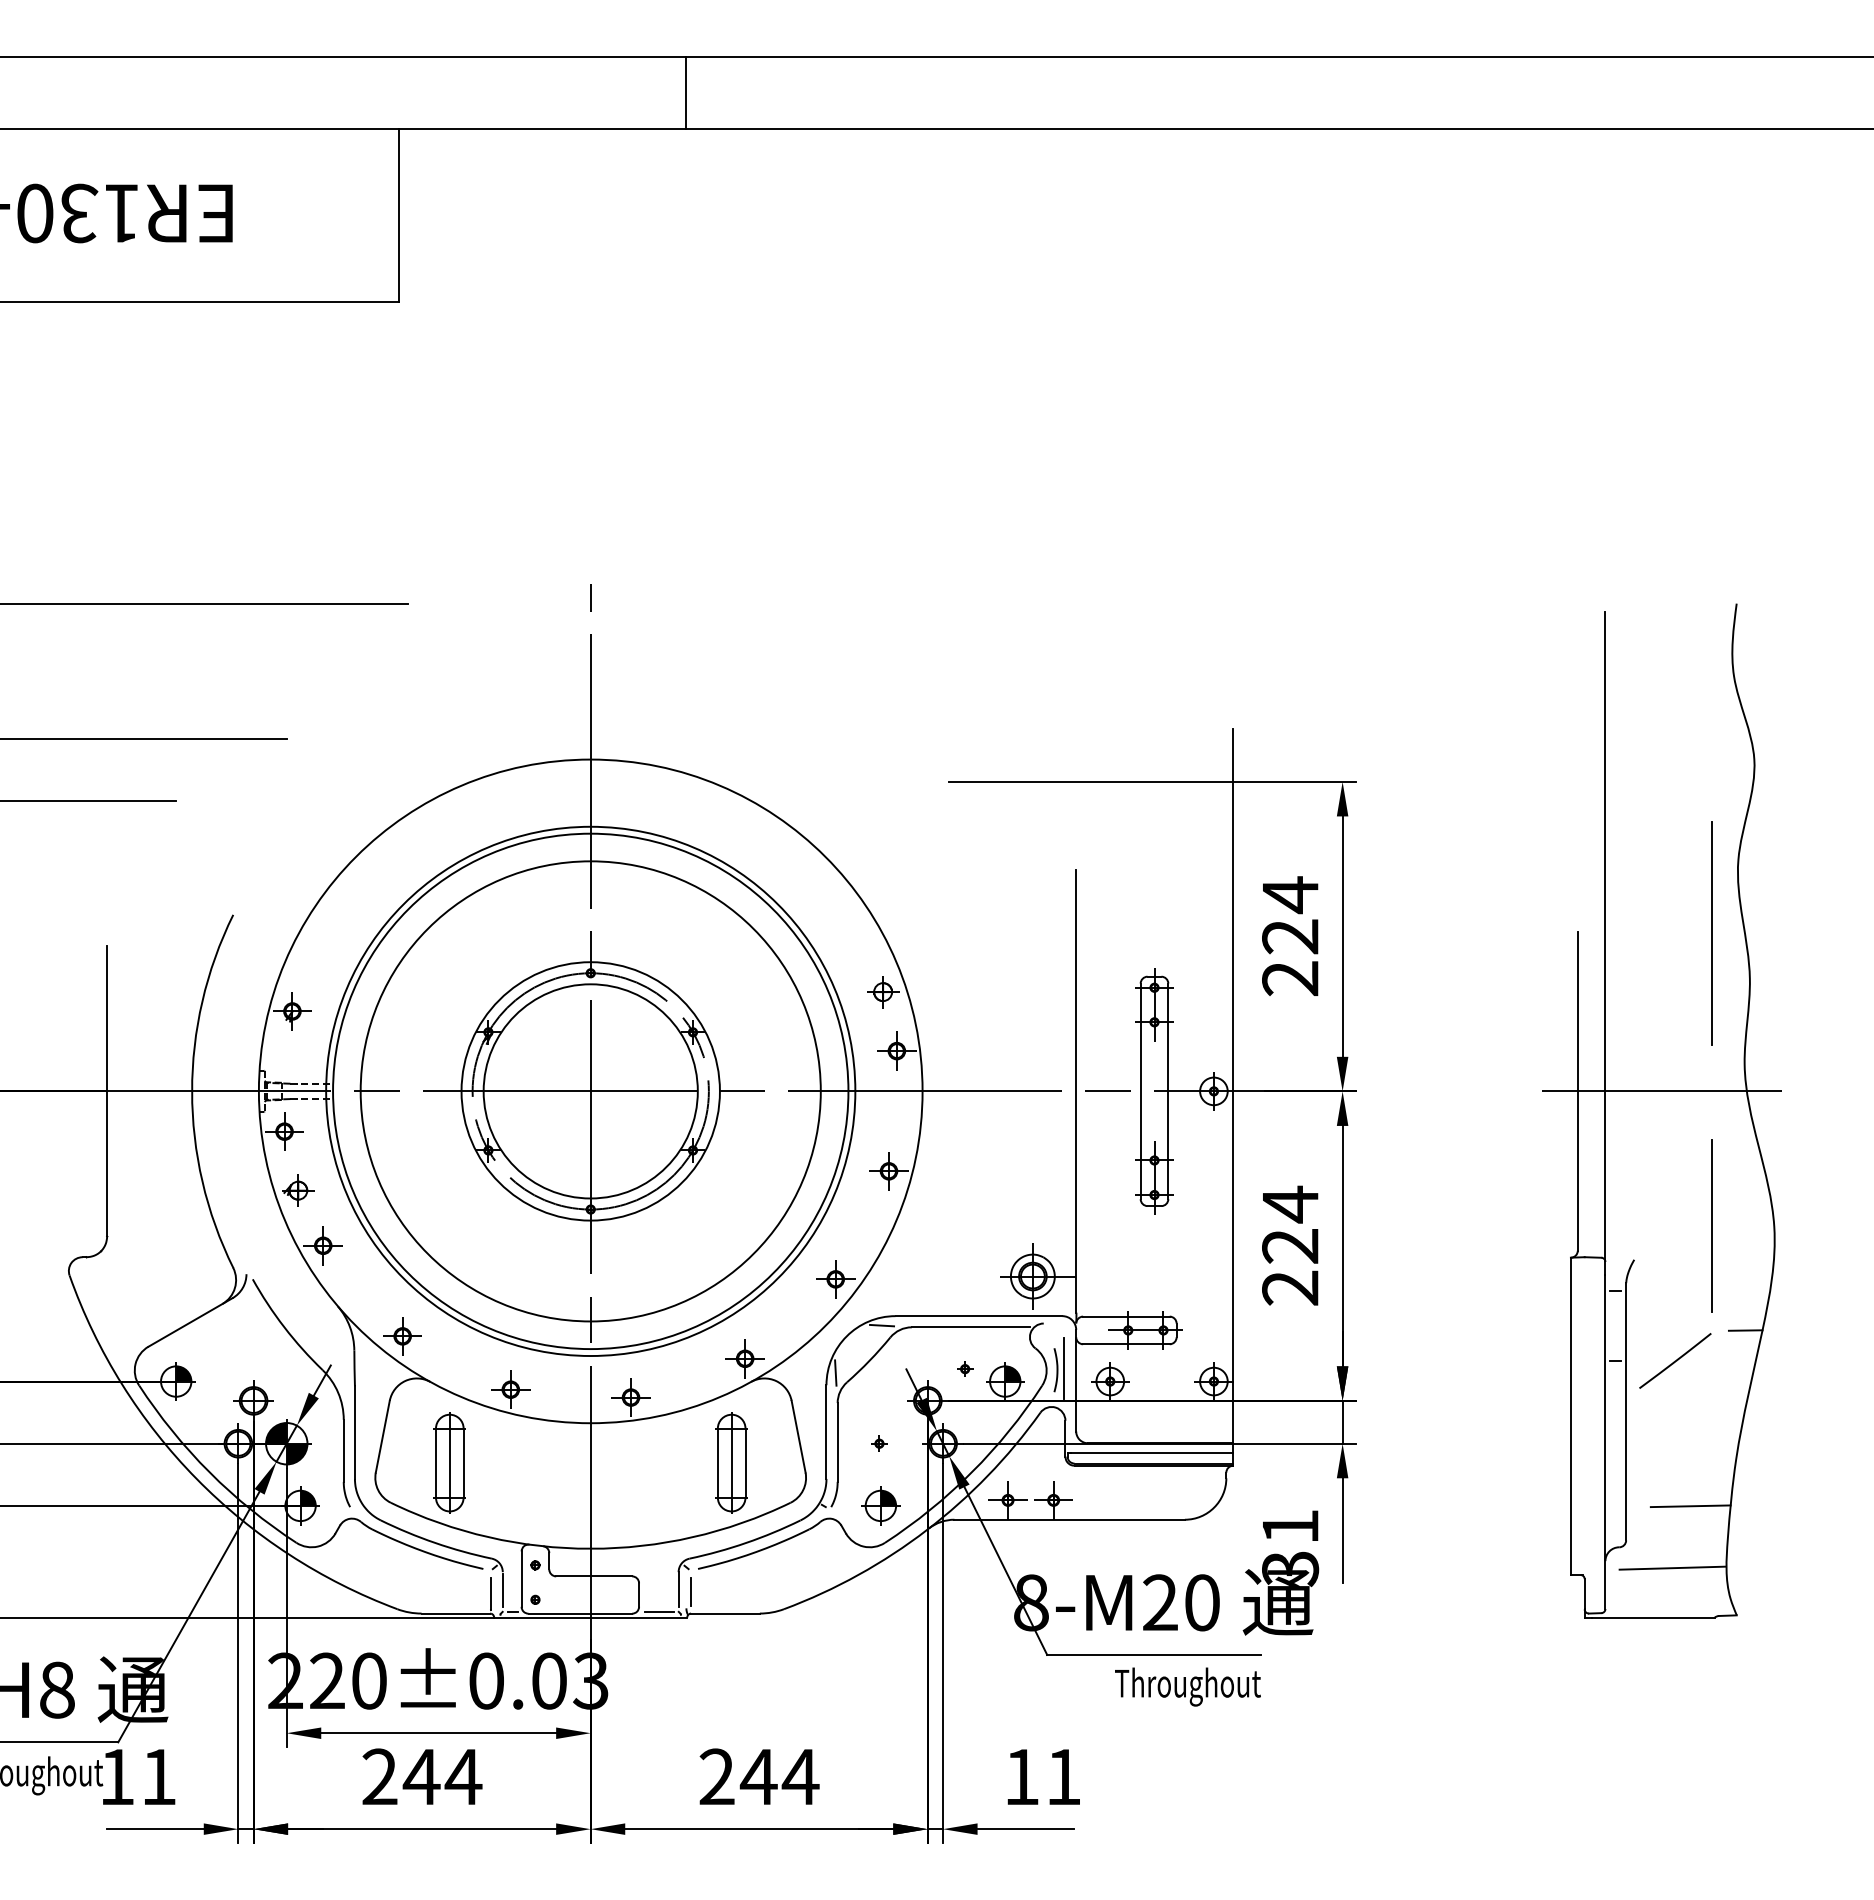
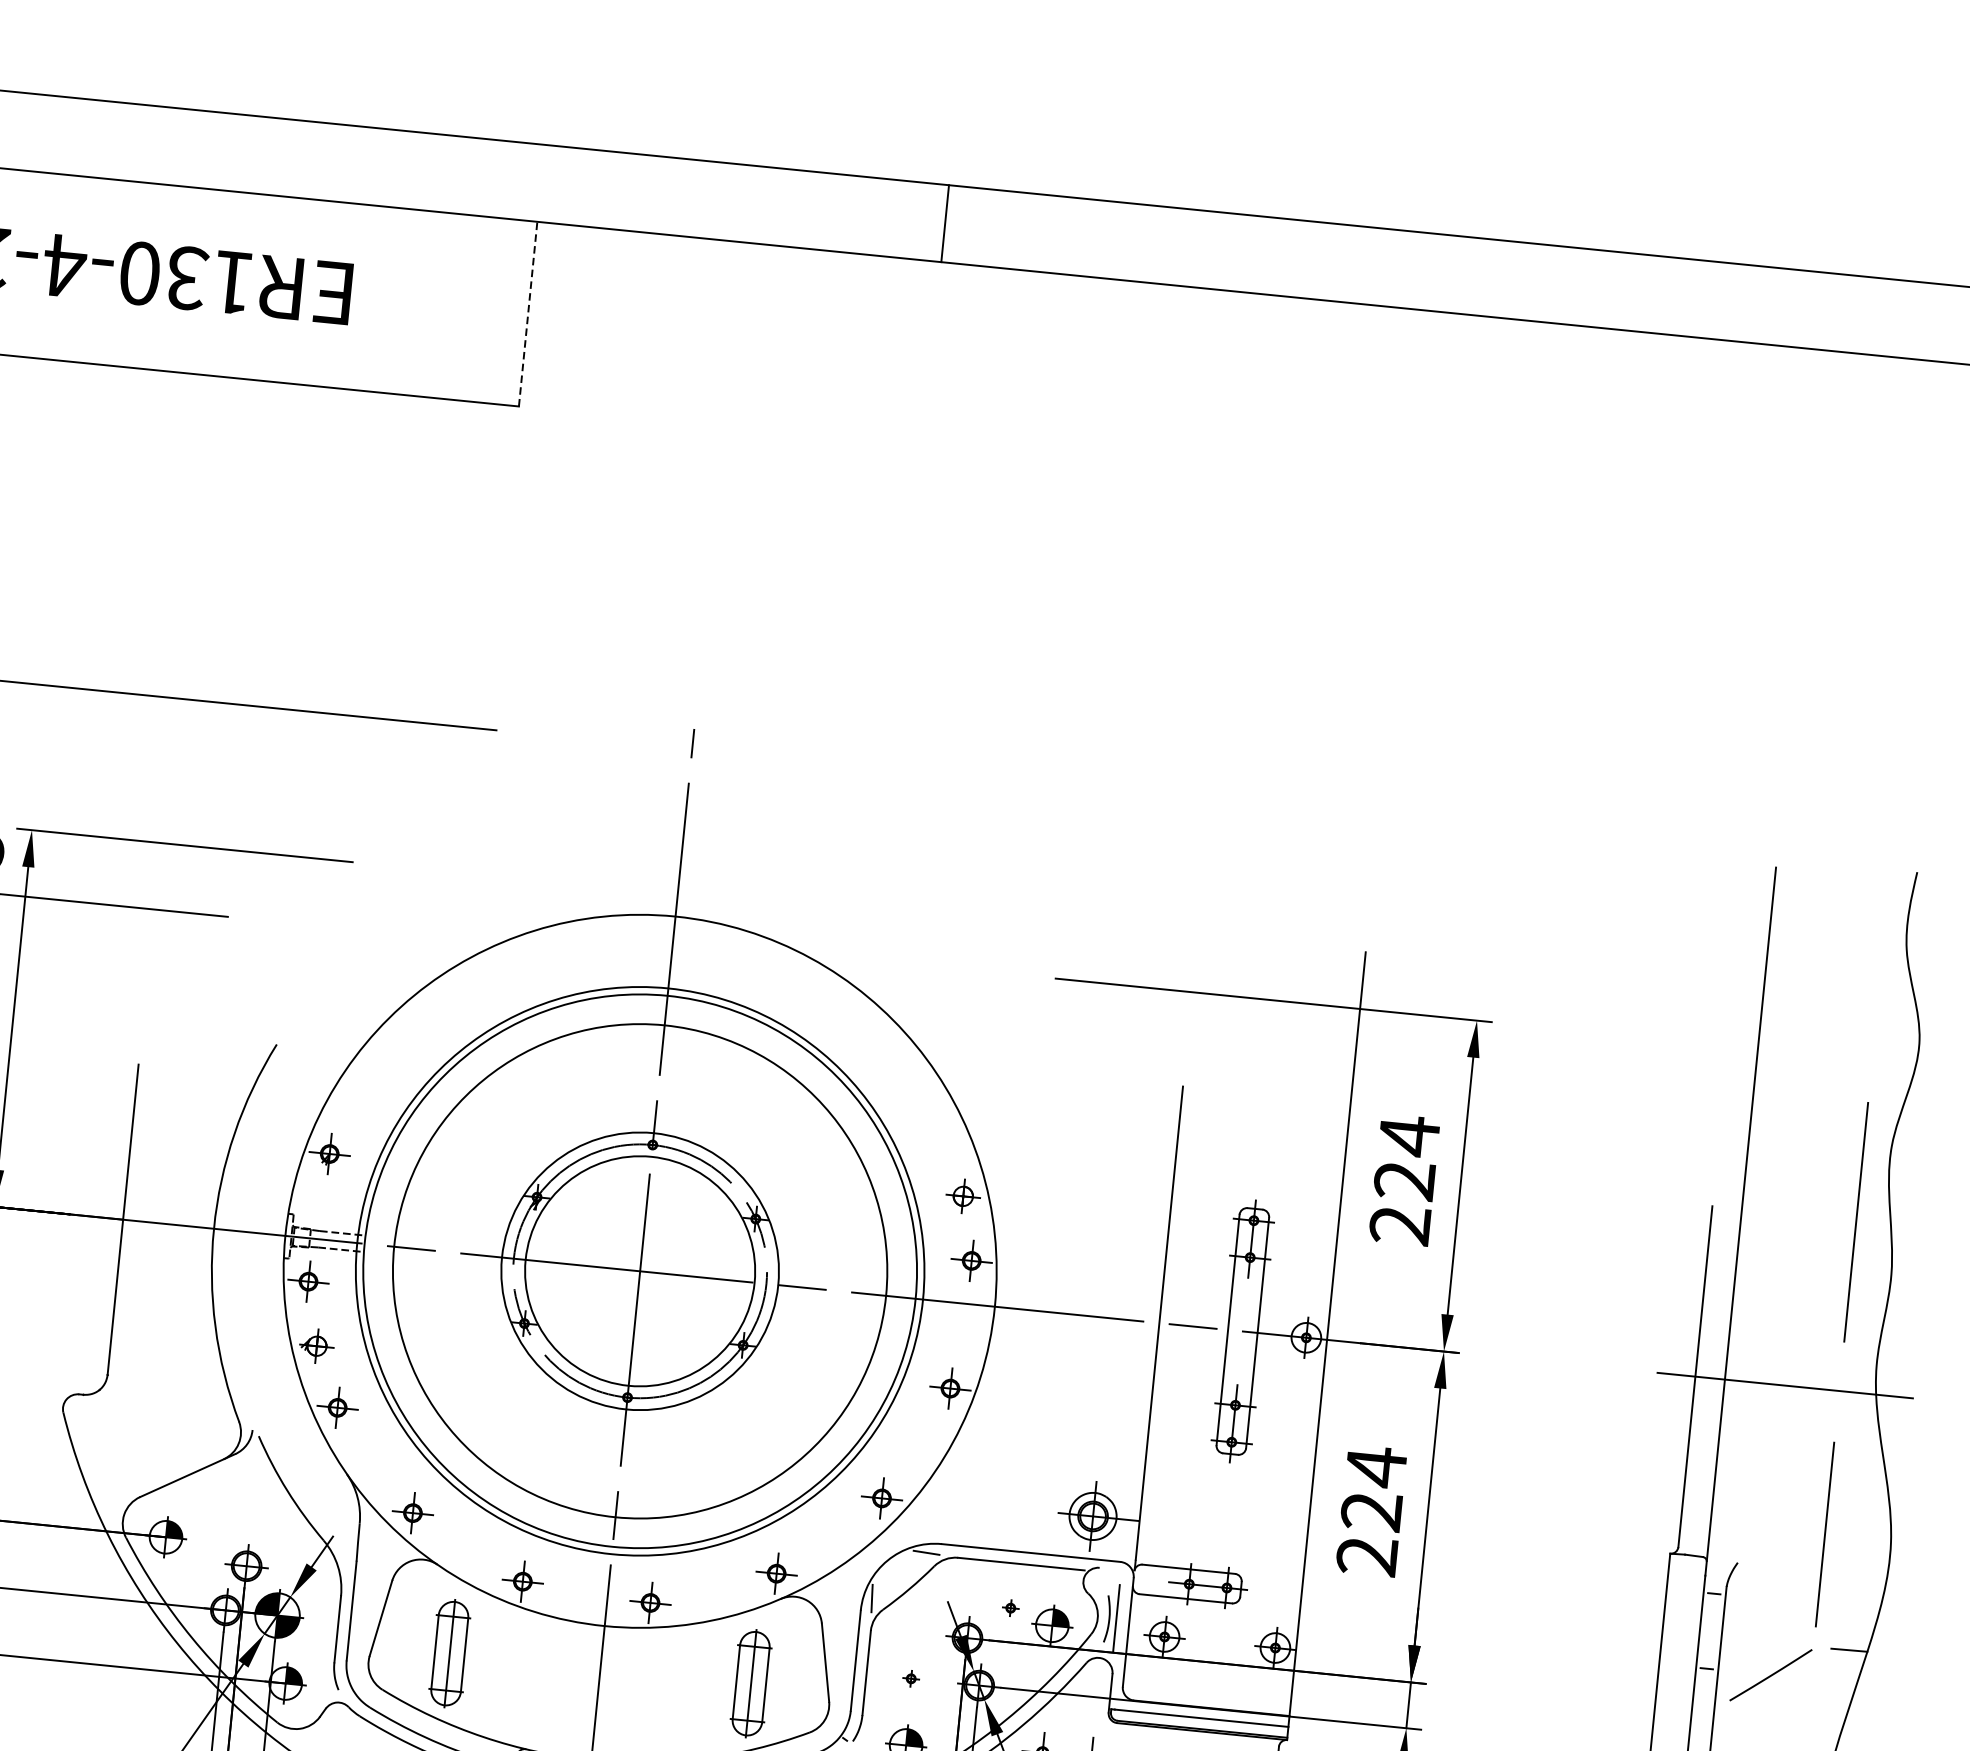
line: (686, 92) -> (945, 223), moved
line: (398, 214) -> (528, 313), solid -> dashed

